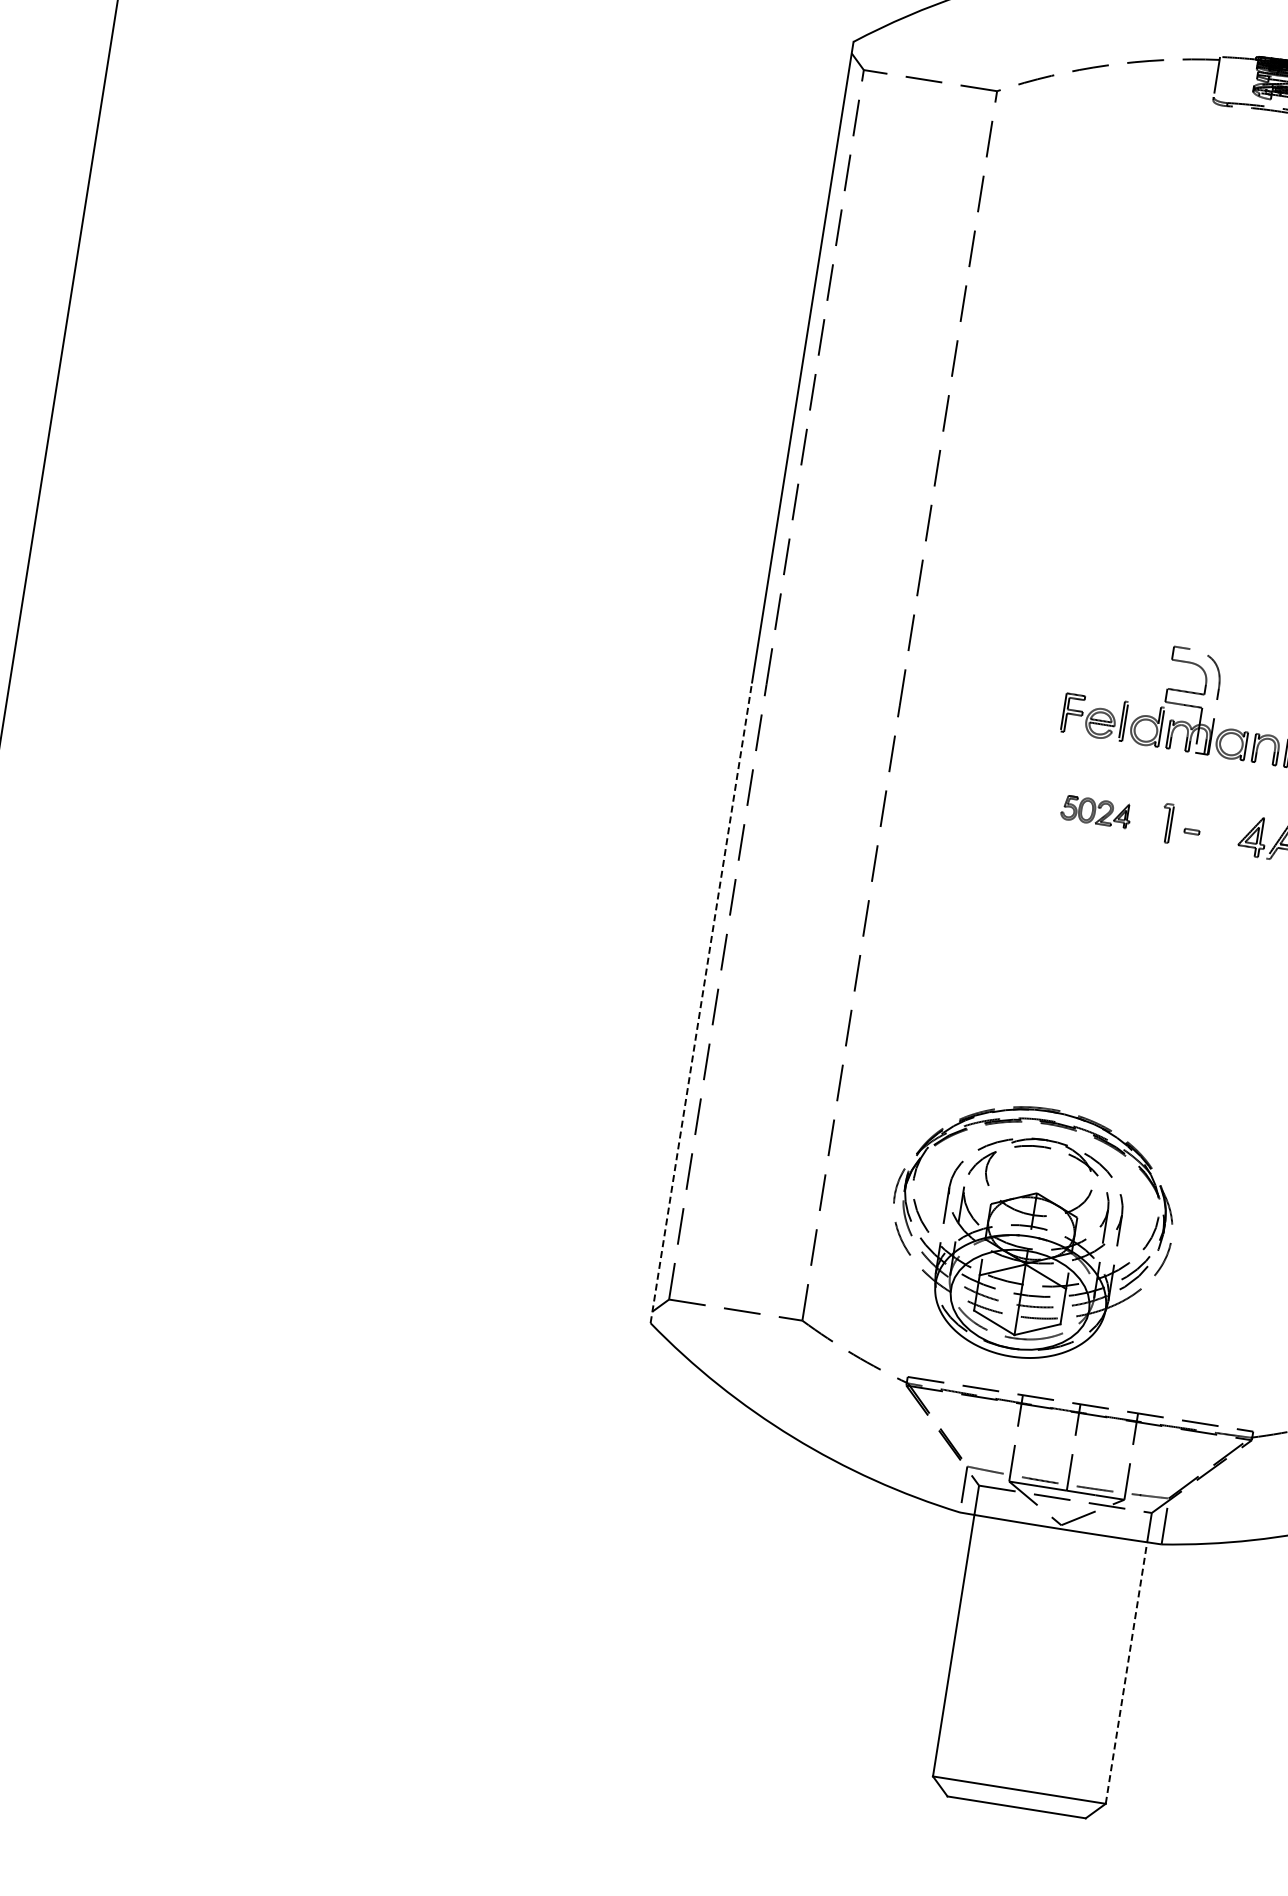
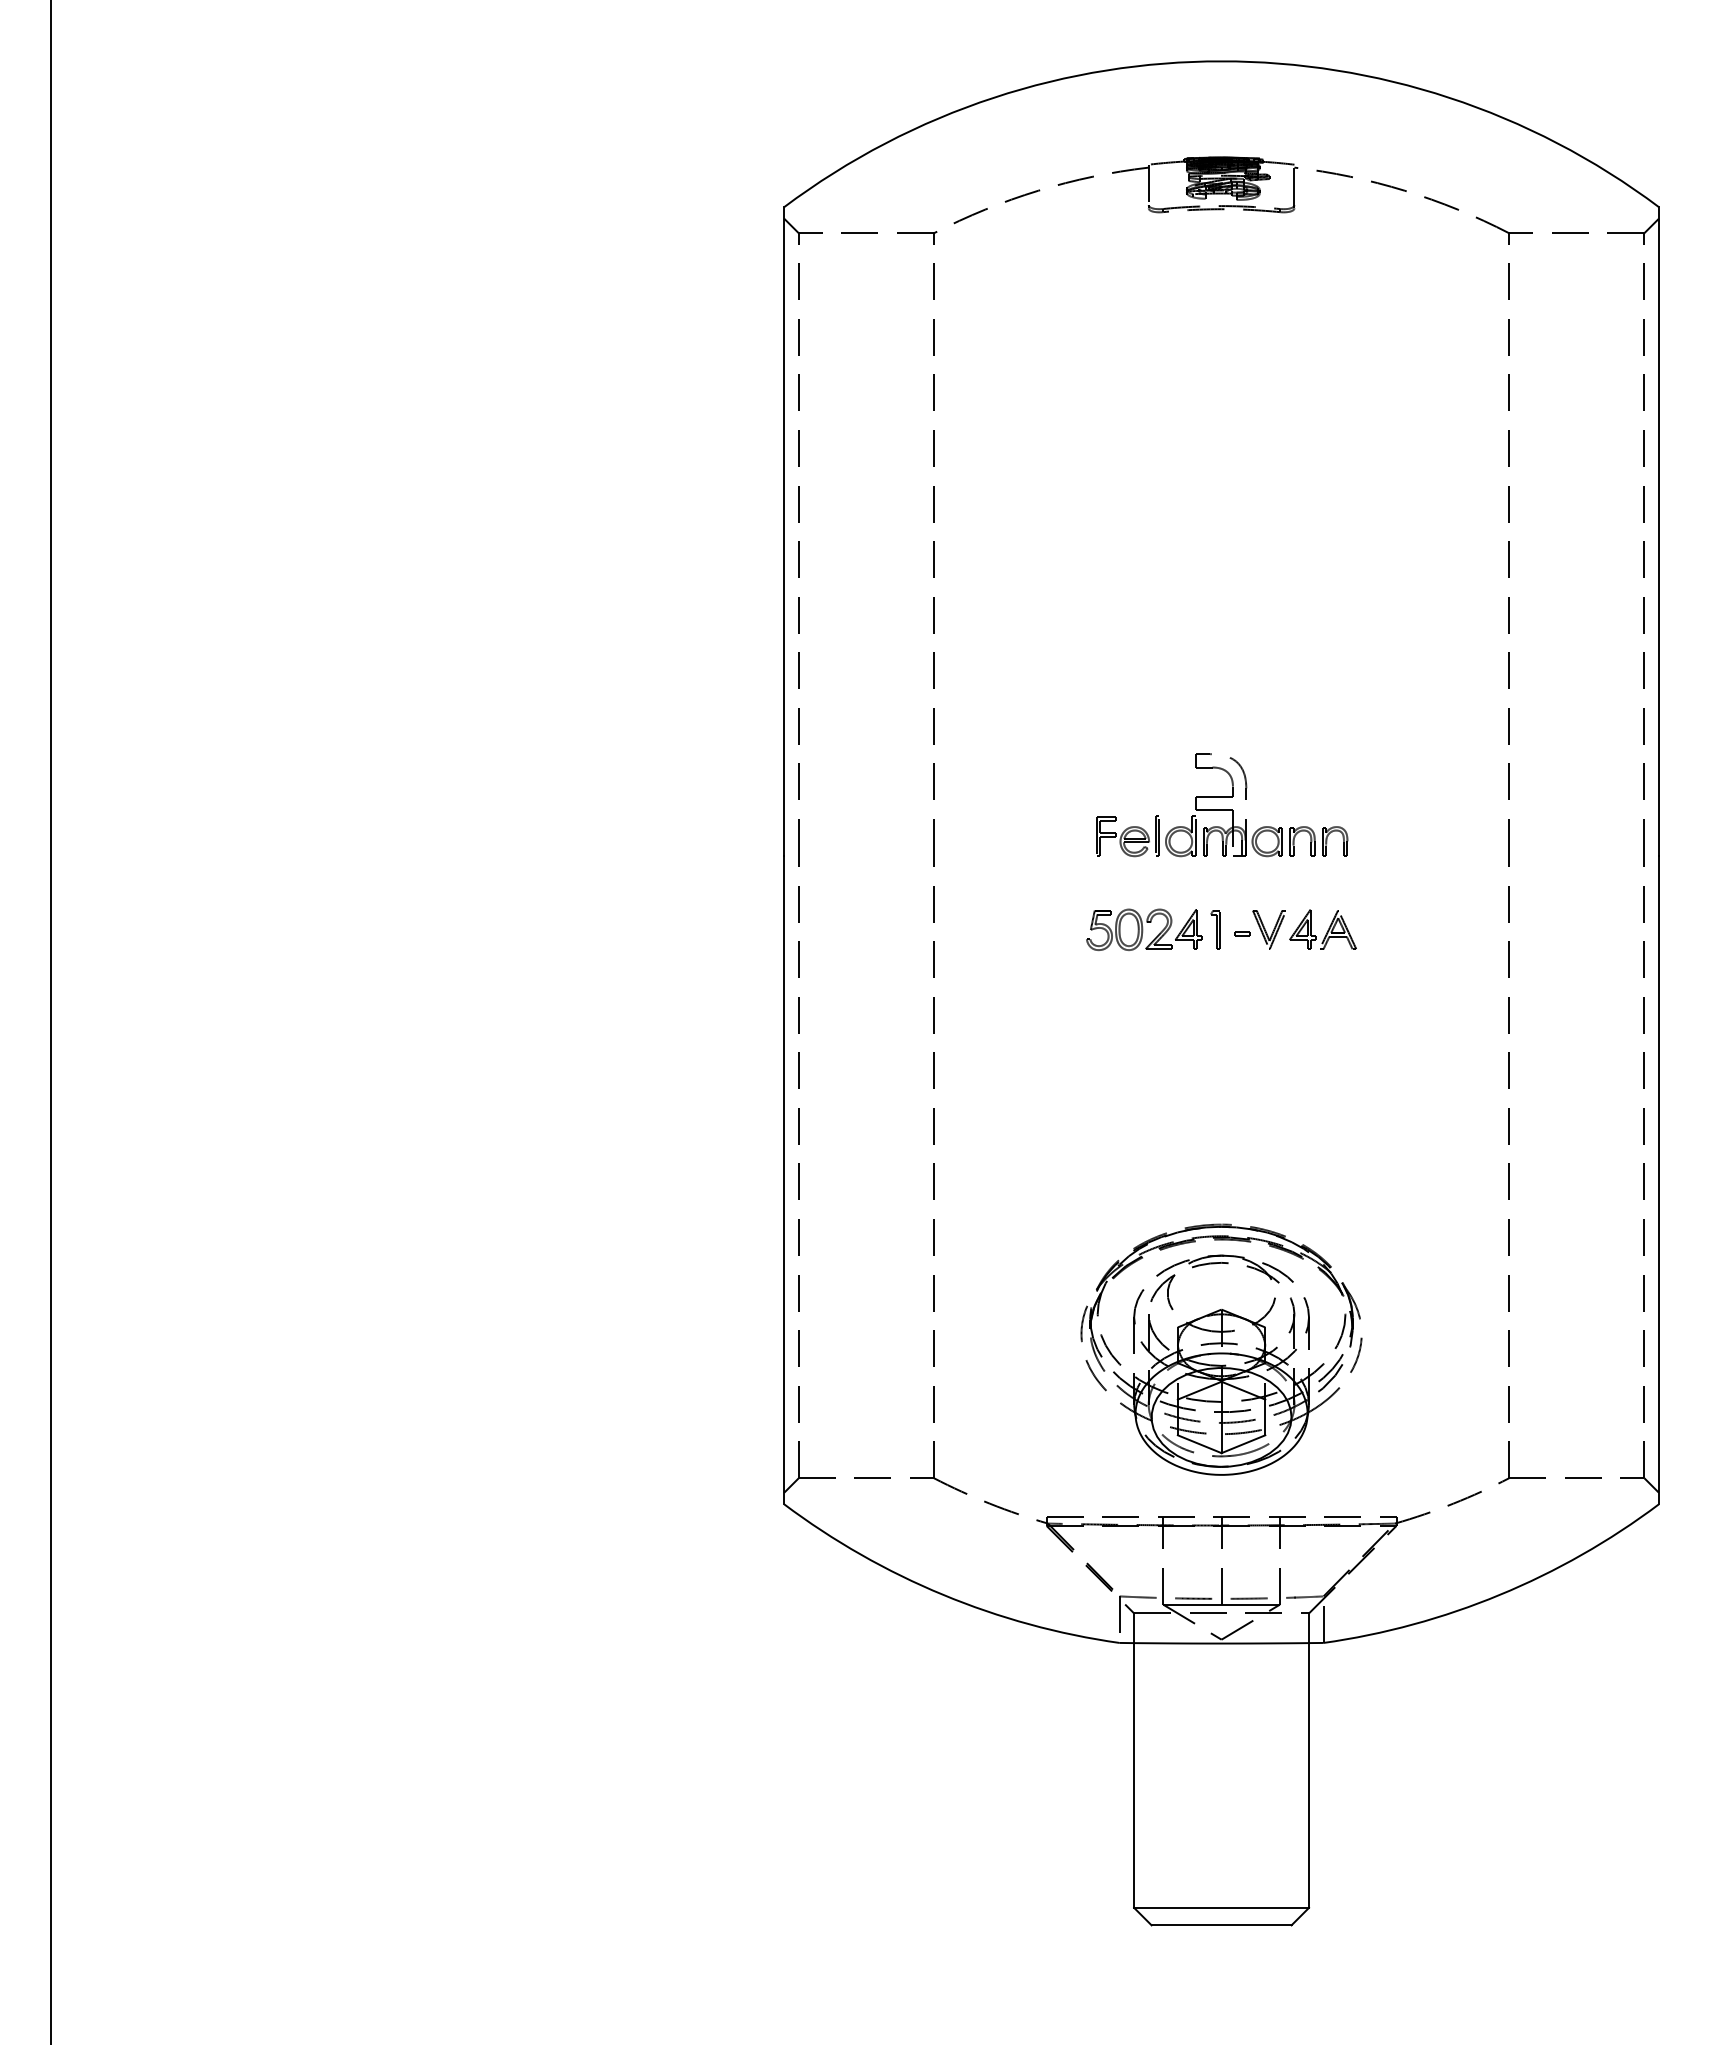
part: (1096, 811) -> (1144, 929), size x1.67
part: (1218, 831) -> (1268, 929), added
line: (701, 1002) -> (784, 1179), dashed -> solid
part: (1030, 1232) -> (1221, 1349), moved
line: (1127, 1672) -> (1309, 1774), dashed -> solid

